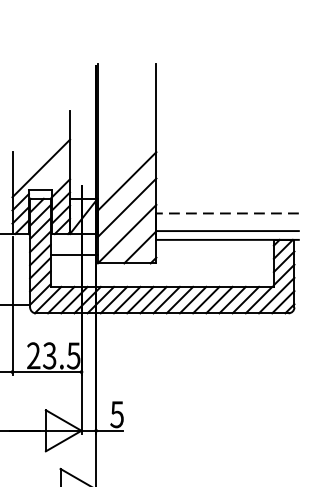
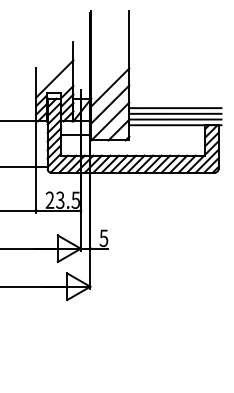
line: (226, 214) -> (174, 108), dashed -> solid
line: (227, 221) -> (175, 113), added

